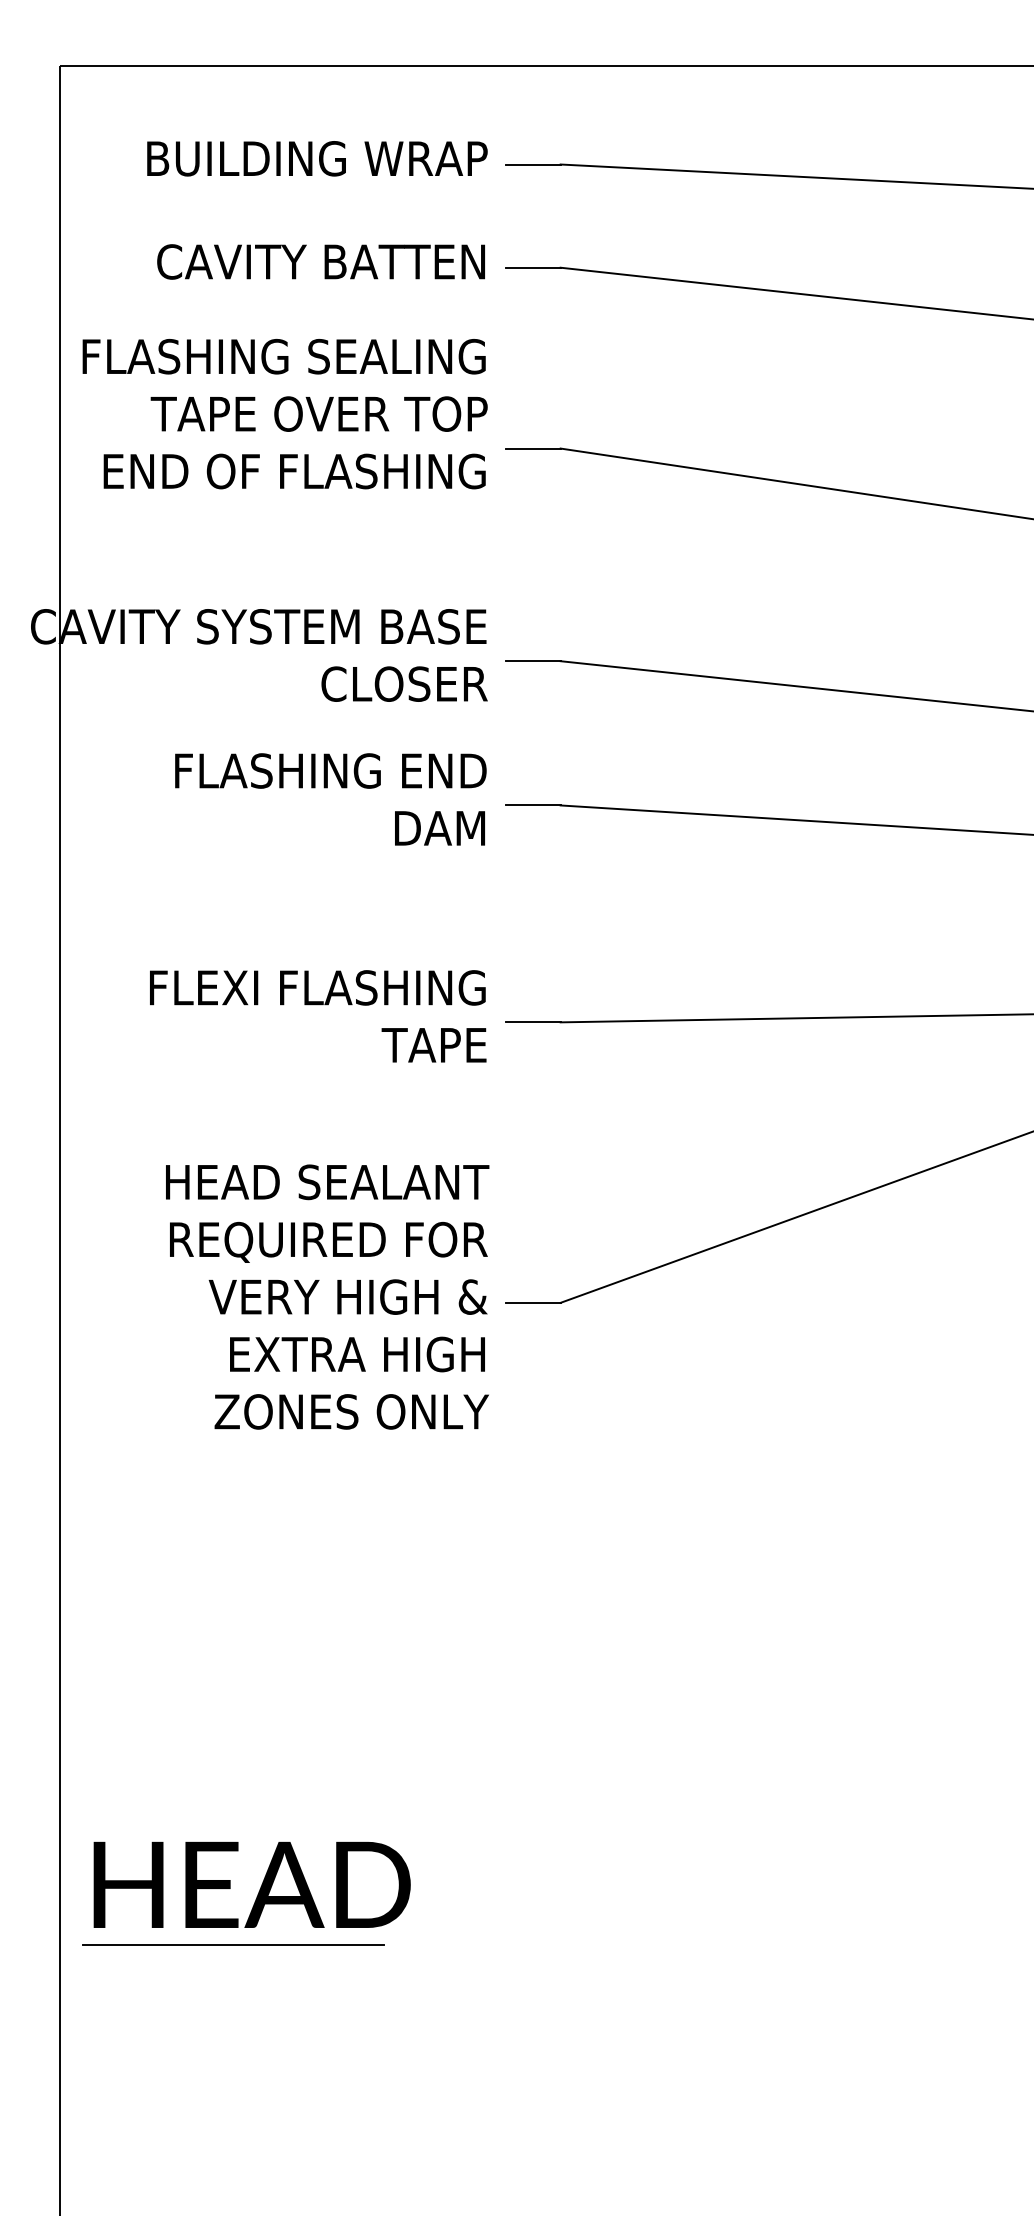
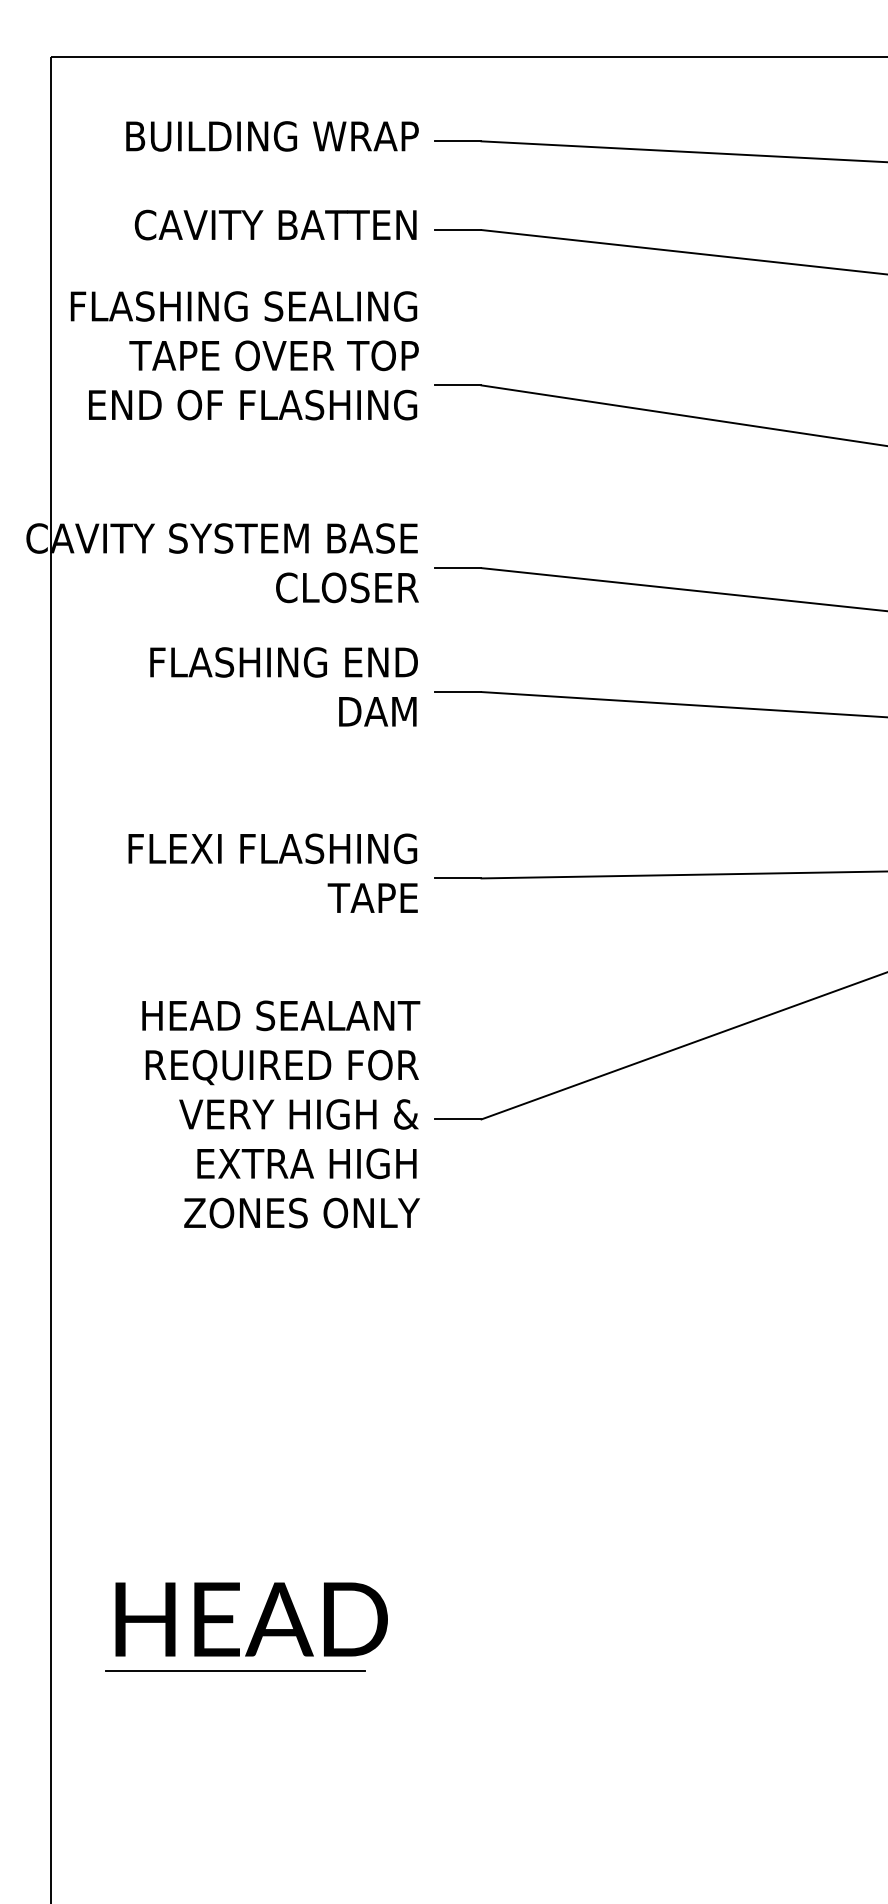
part: (256, 1896) -> (255, 1629), moved

